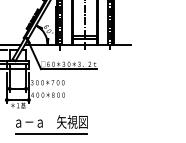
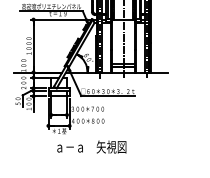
line: (50, 133) -> (90, 158), removed

